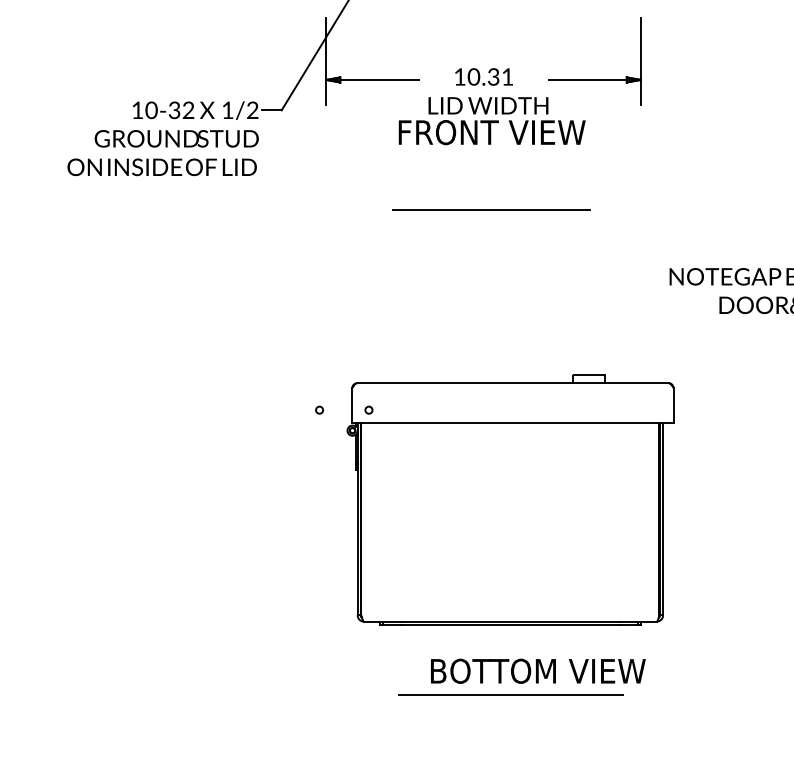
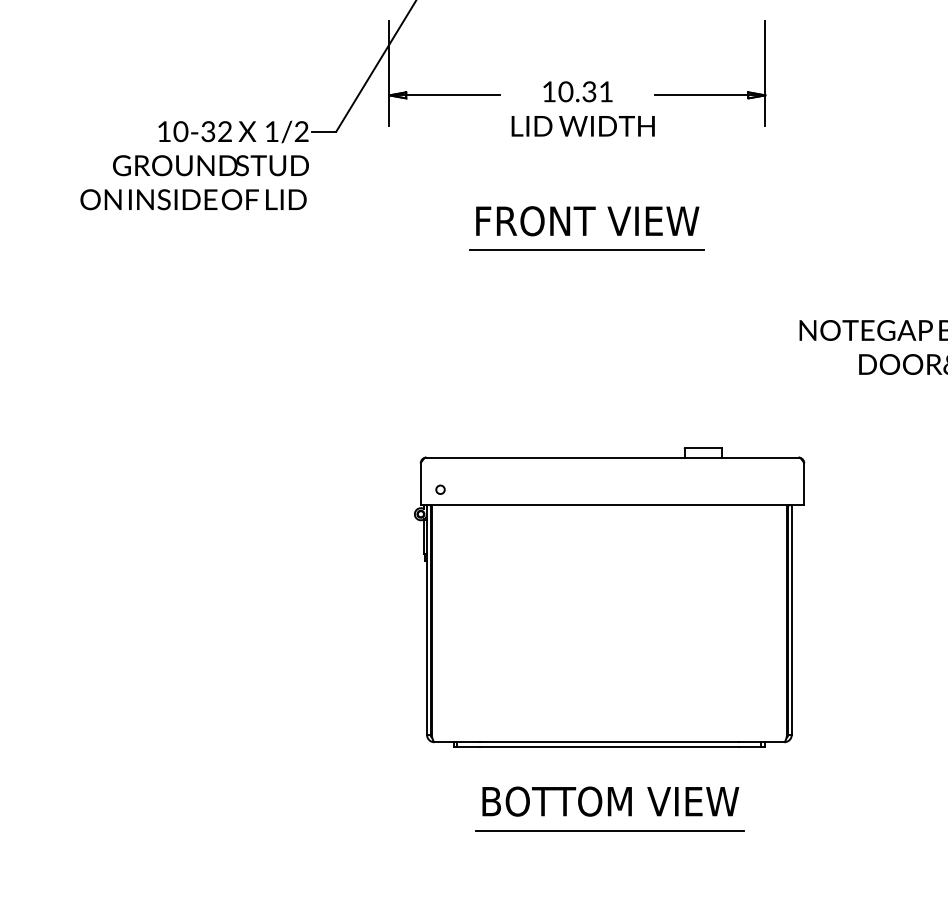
text: (492, 132) -> (587, 221), moved
circle: (319, 409) -> (381, 489), removed
text: (538, 671) -> (610, 801), moved

